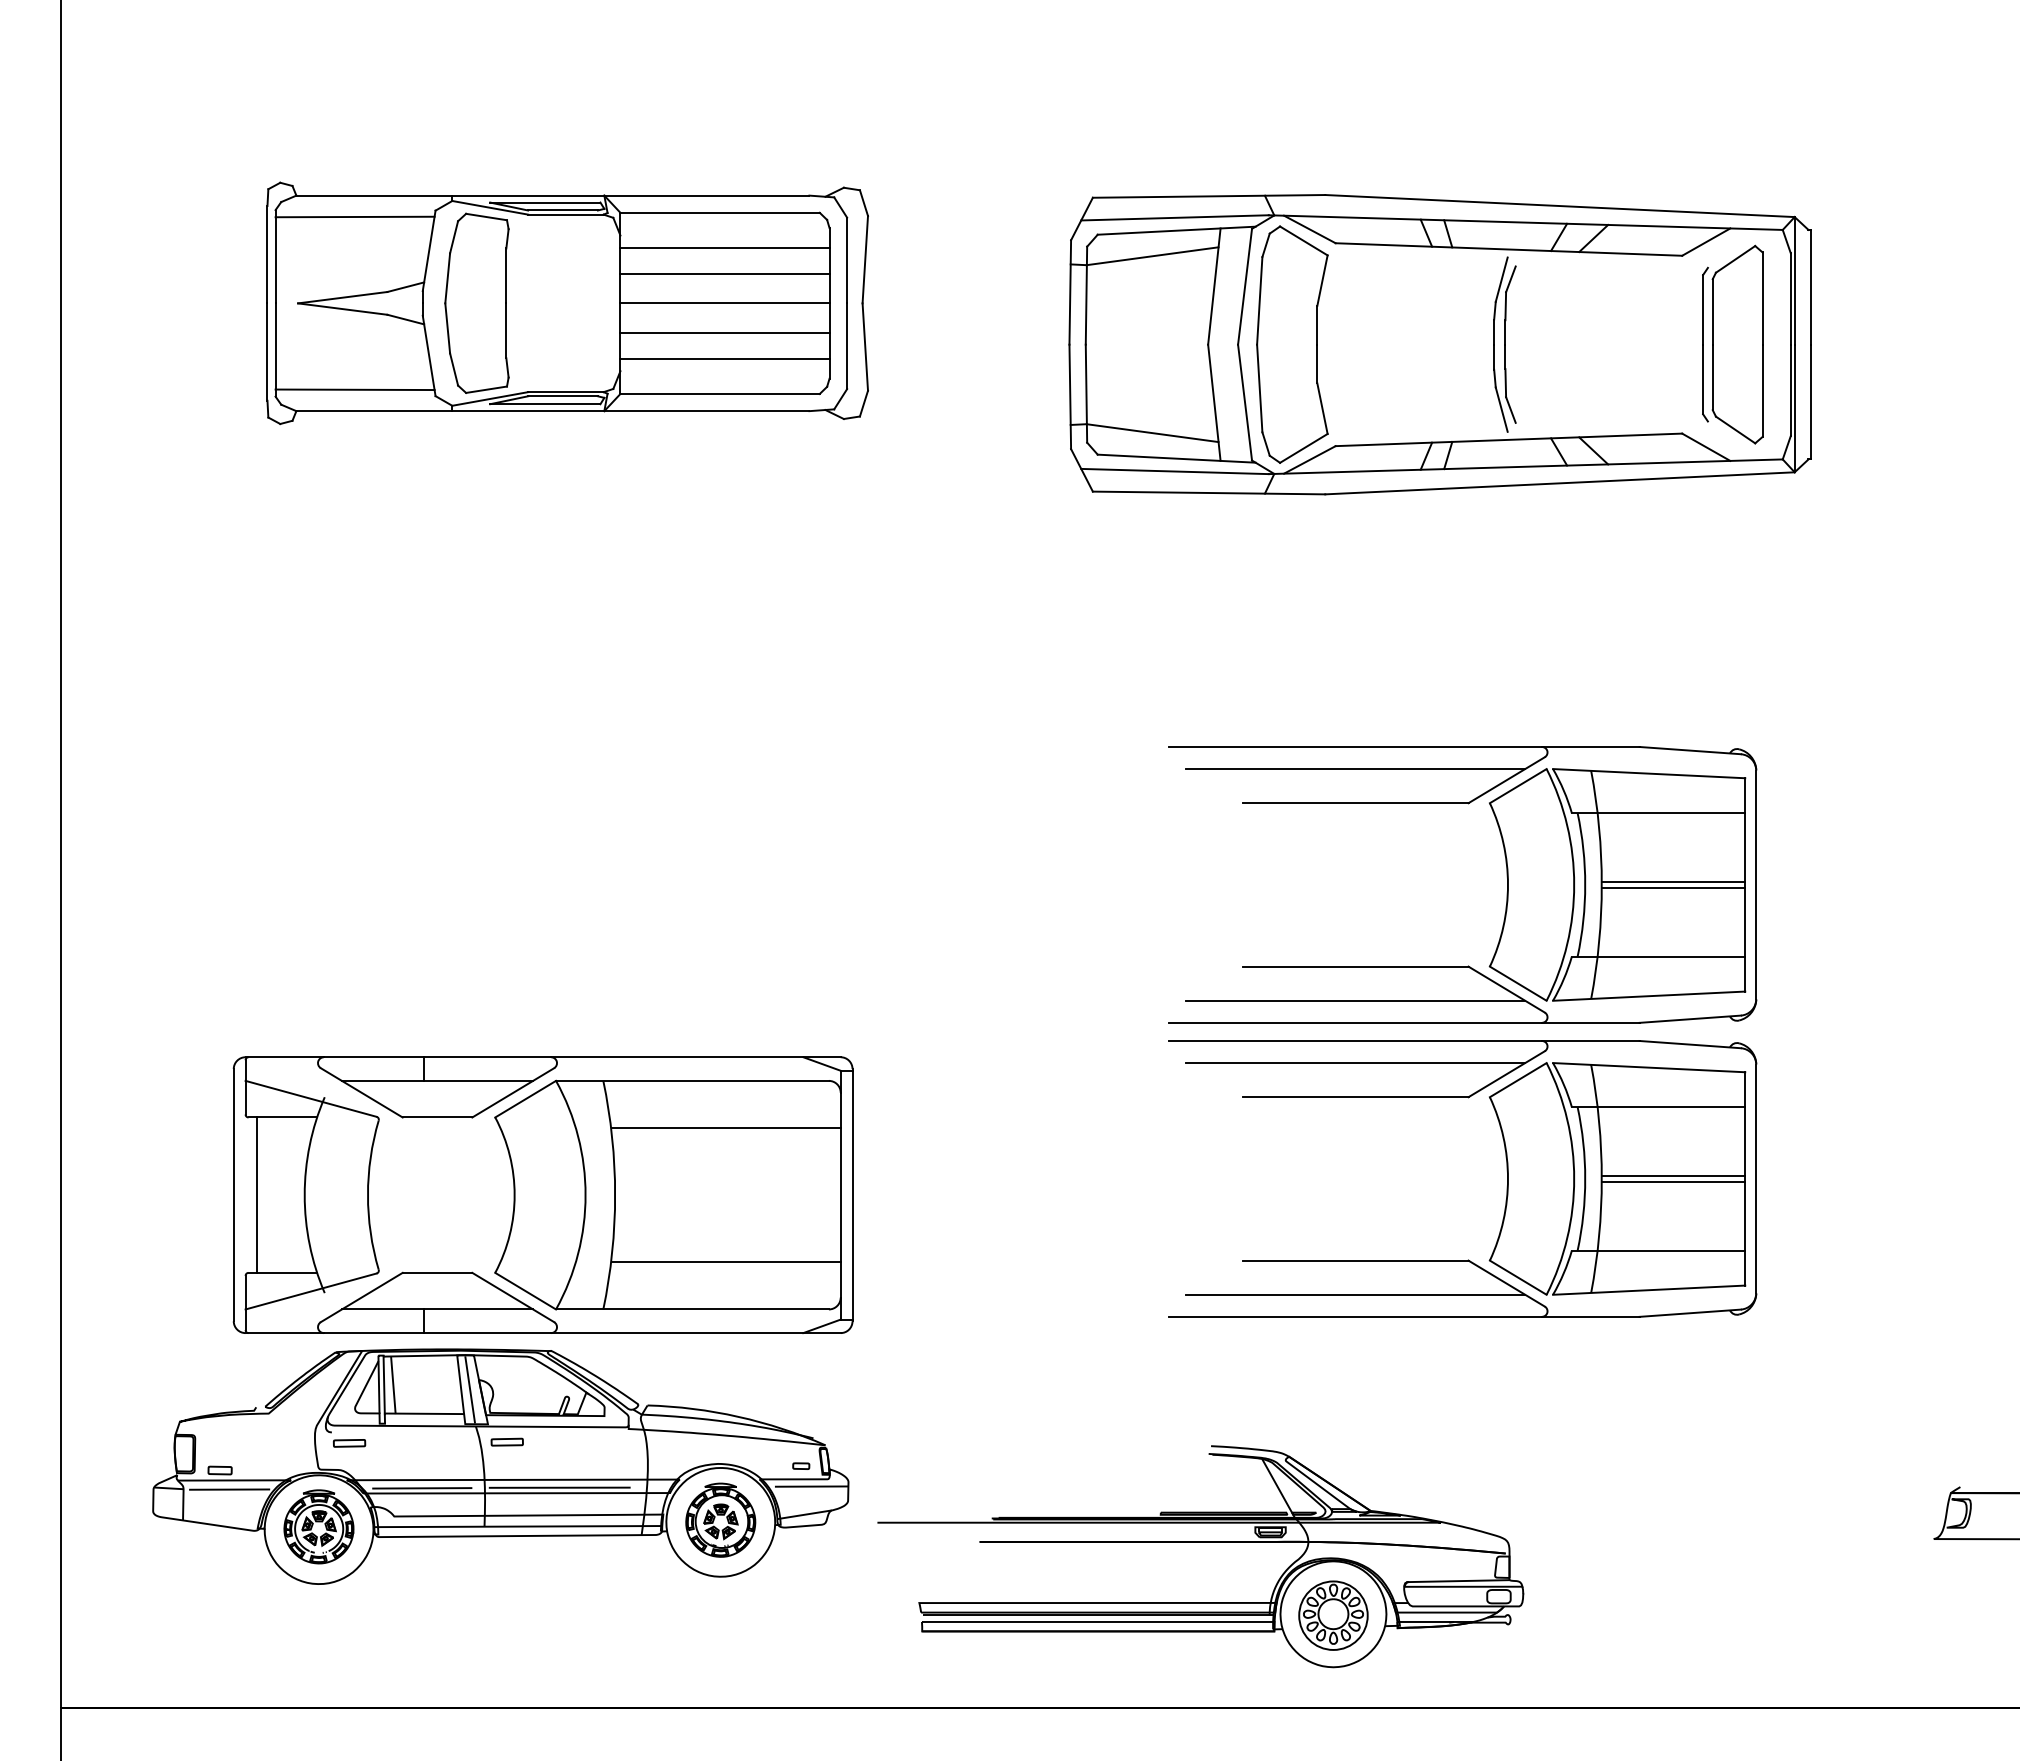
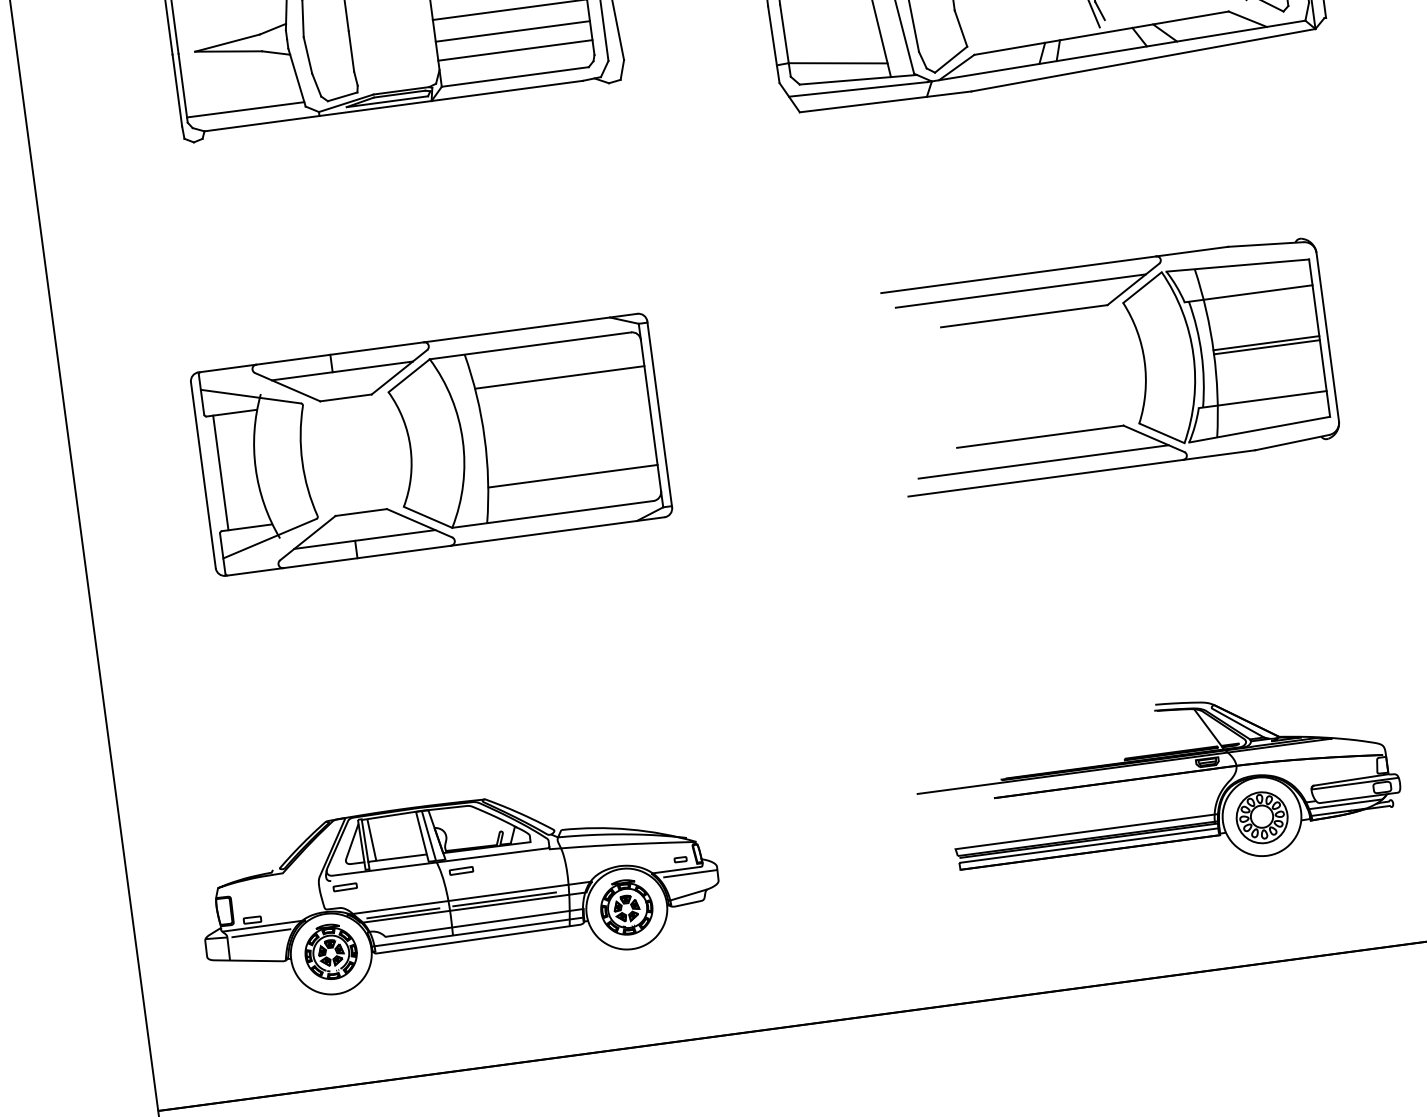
part: (1506, 1170) -> (1171, 572), removed
part: (542, 1194) -> (431, 444), moved
part: (1200, 1542) -> (1156, 776), moved

